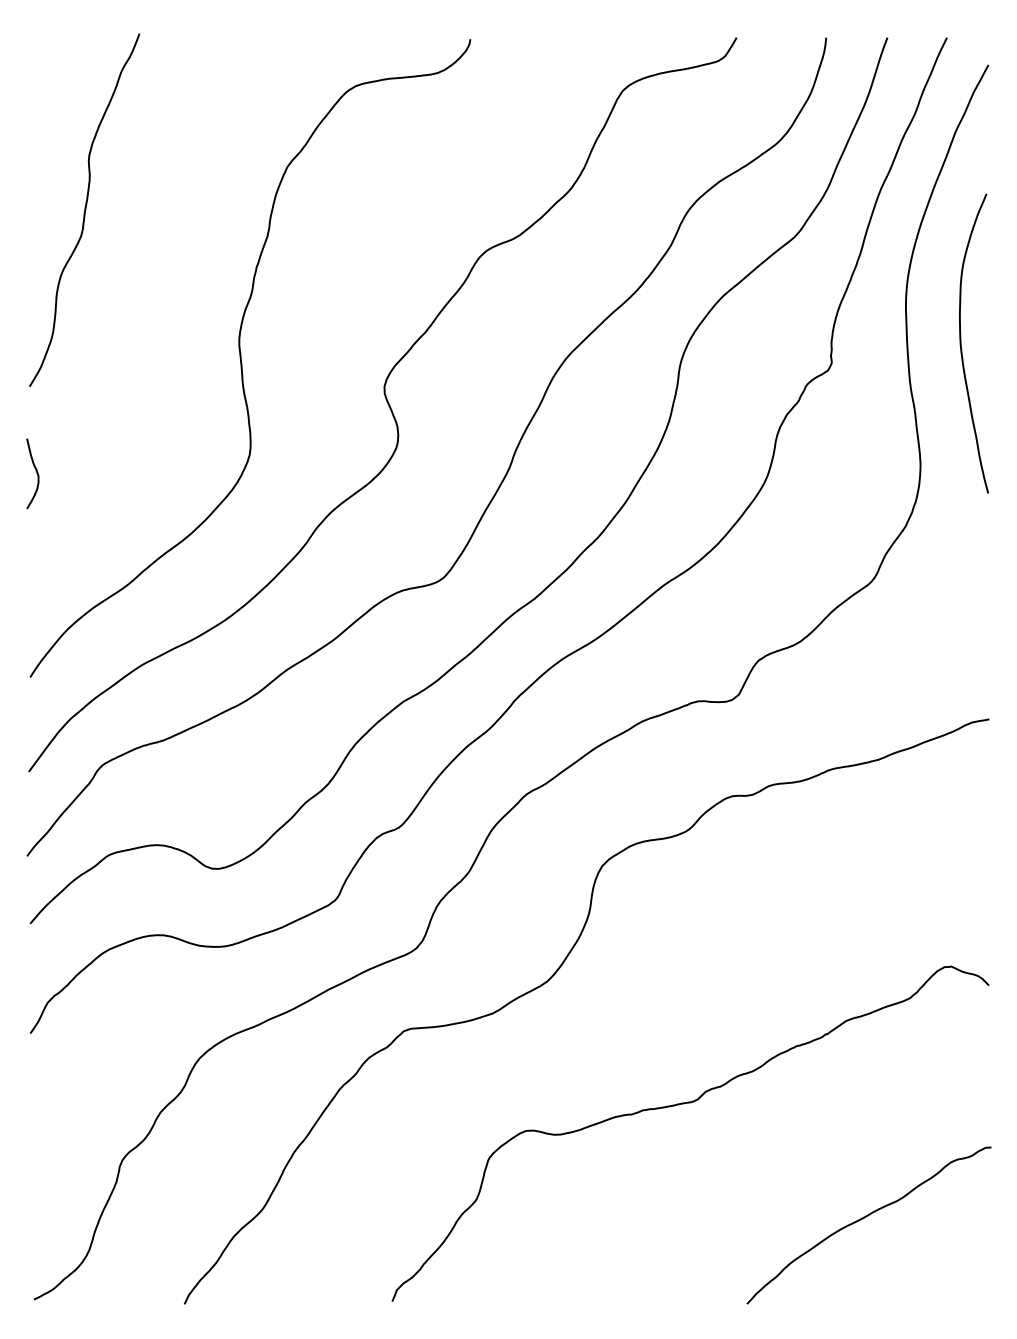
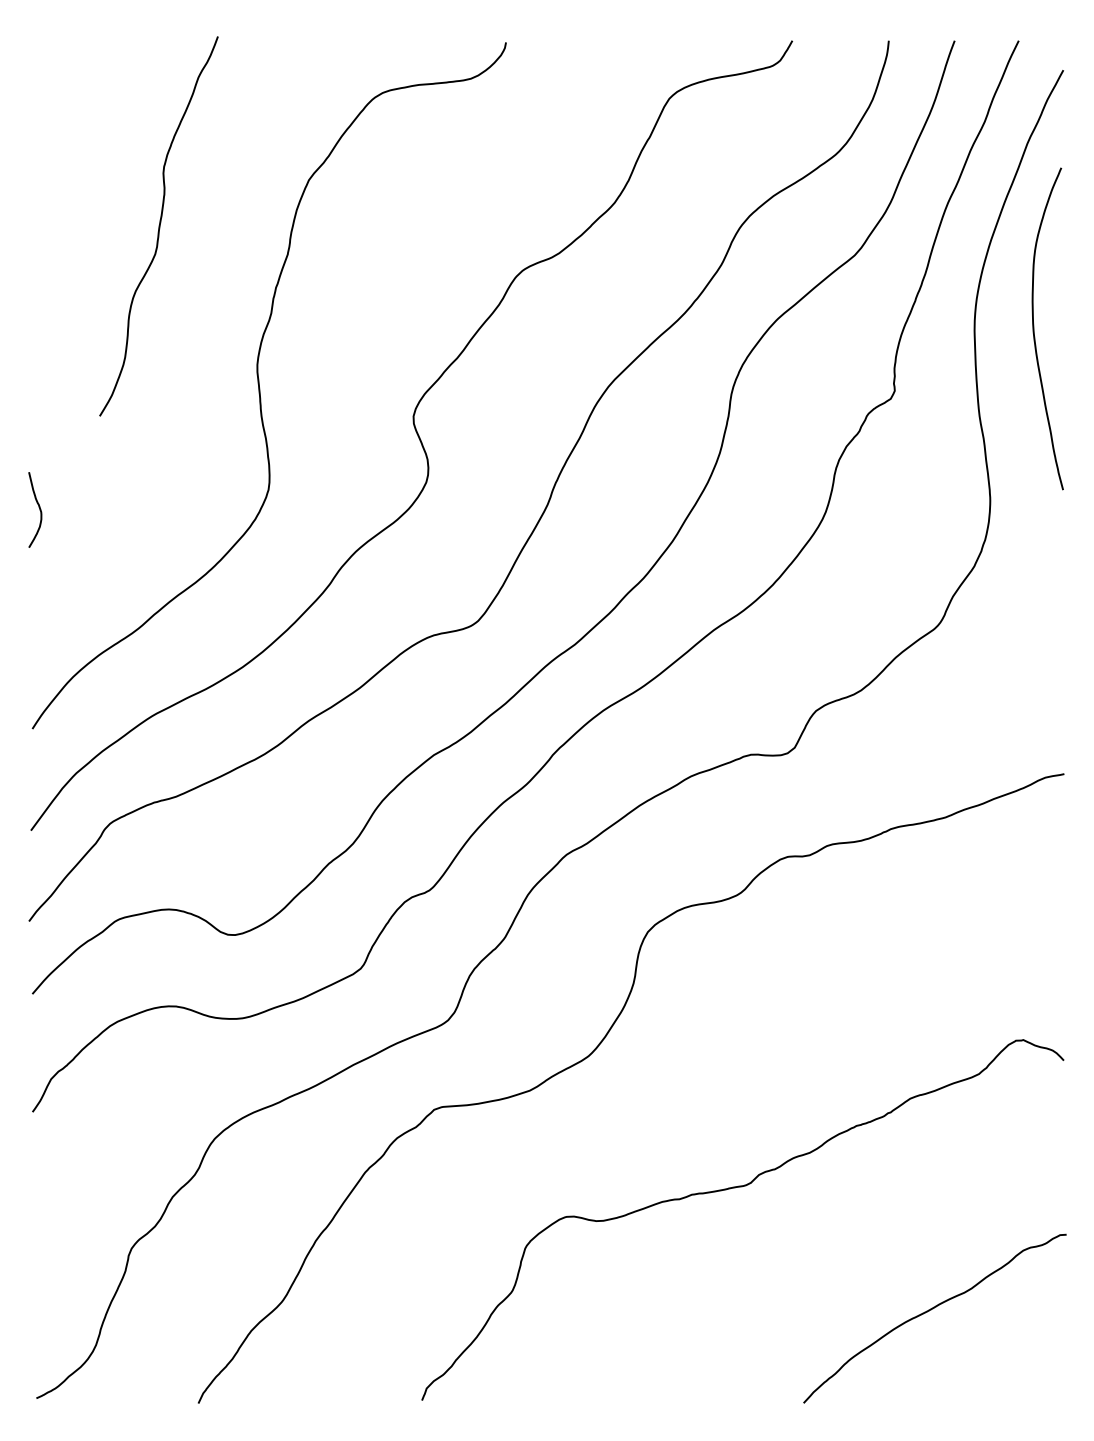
curve: (84, 210) -> (158, 226), moved
curve: (961, 343) -> (1034, 328), moved

